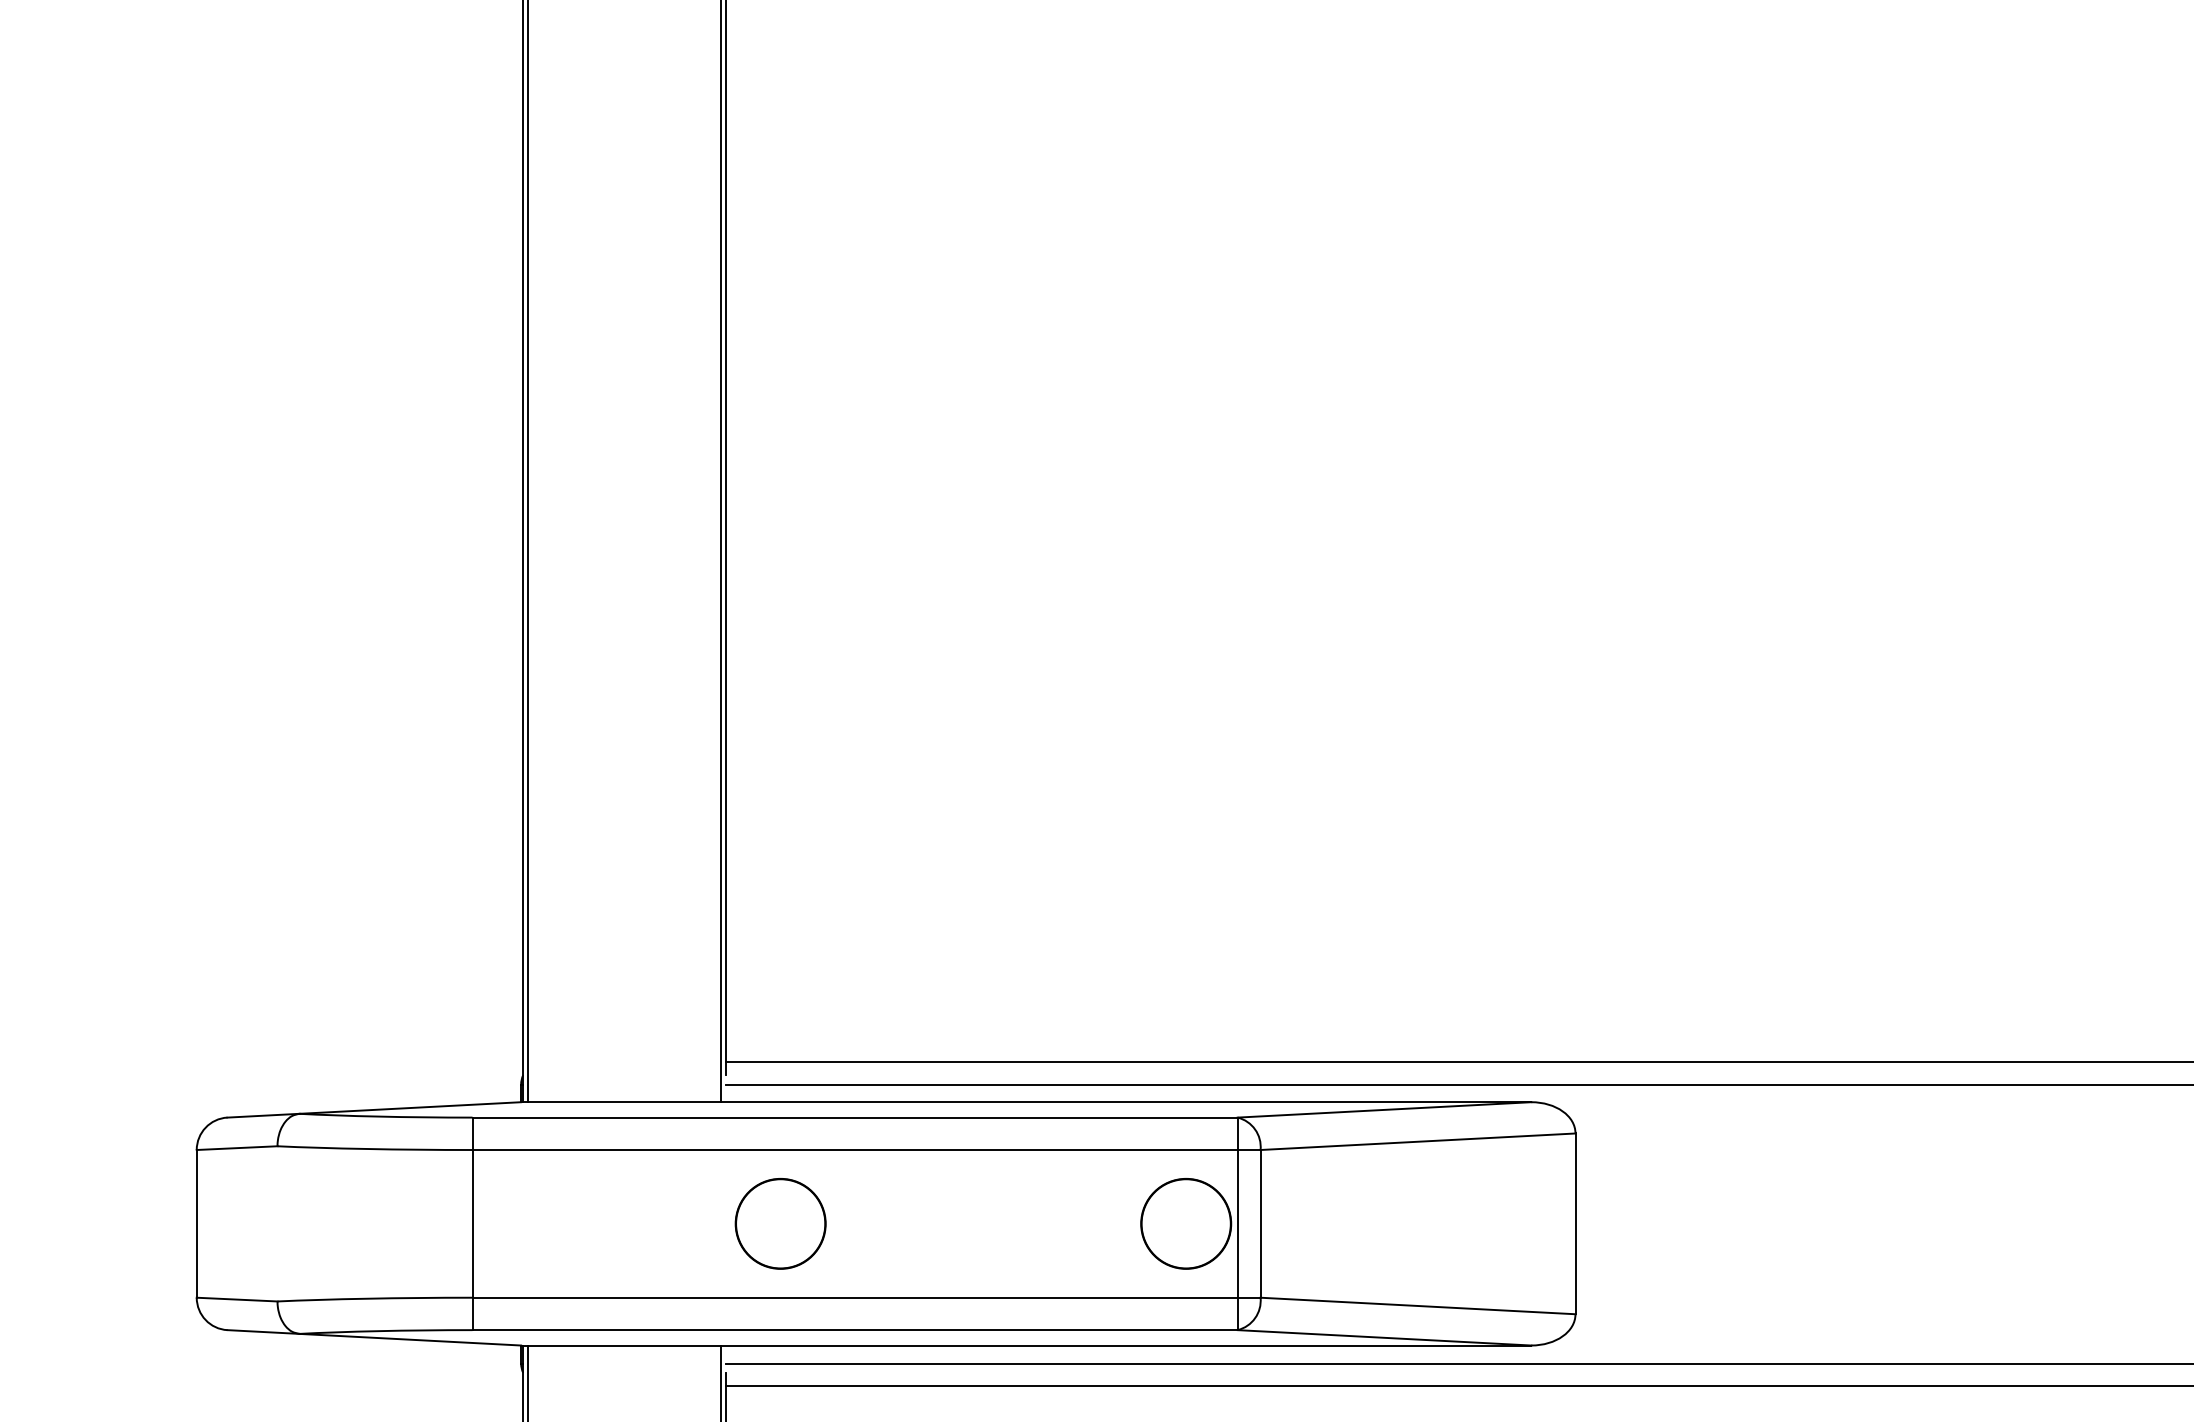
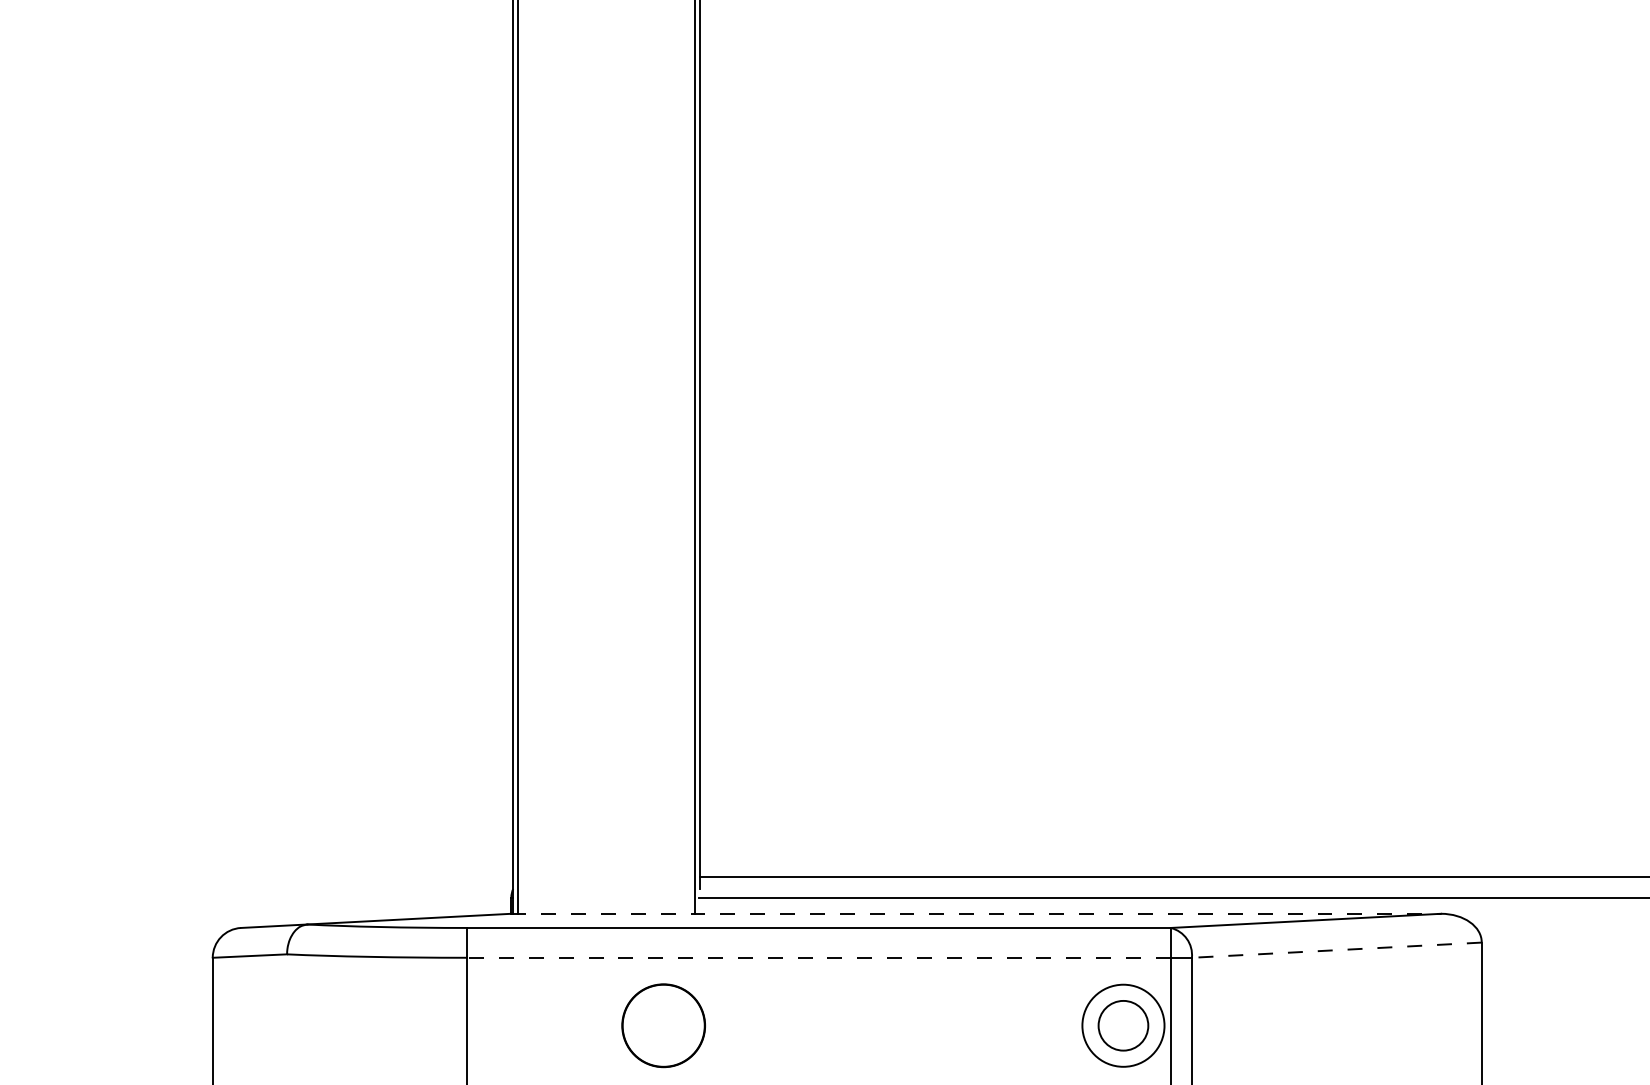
line: (1026, 1102) -> (976, 914), solid -> dashed
line: (1418, 1141) -> (1337, 949), solid -> dashed
line: (855, 1150) -> (819, 958), solid -> dashed
circle: (780, 1223) -> (663, 1025), moved
circle: (1186, 1223) -> (1123, 1025), size x0.6

